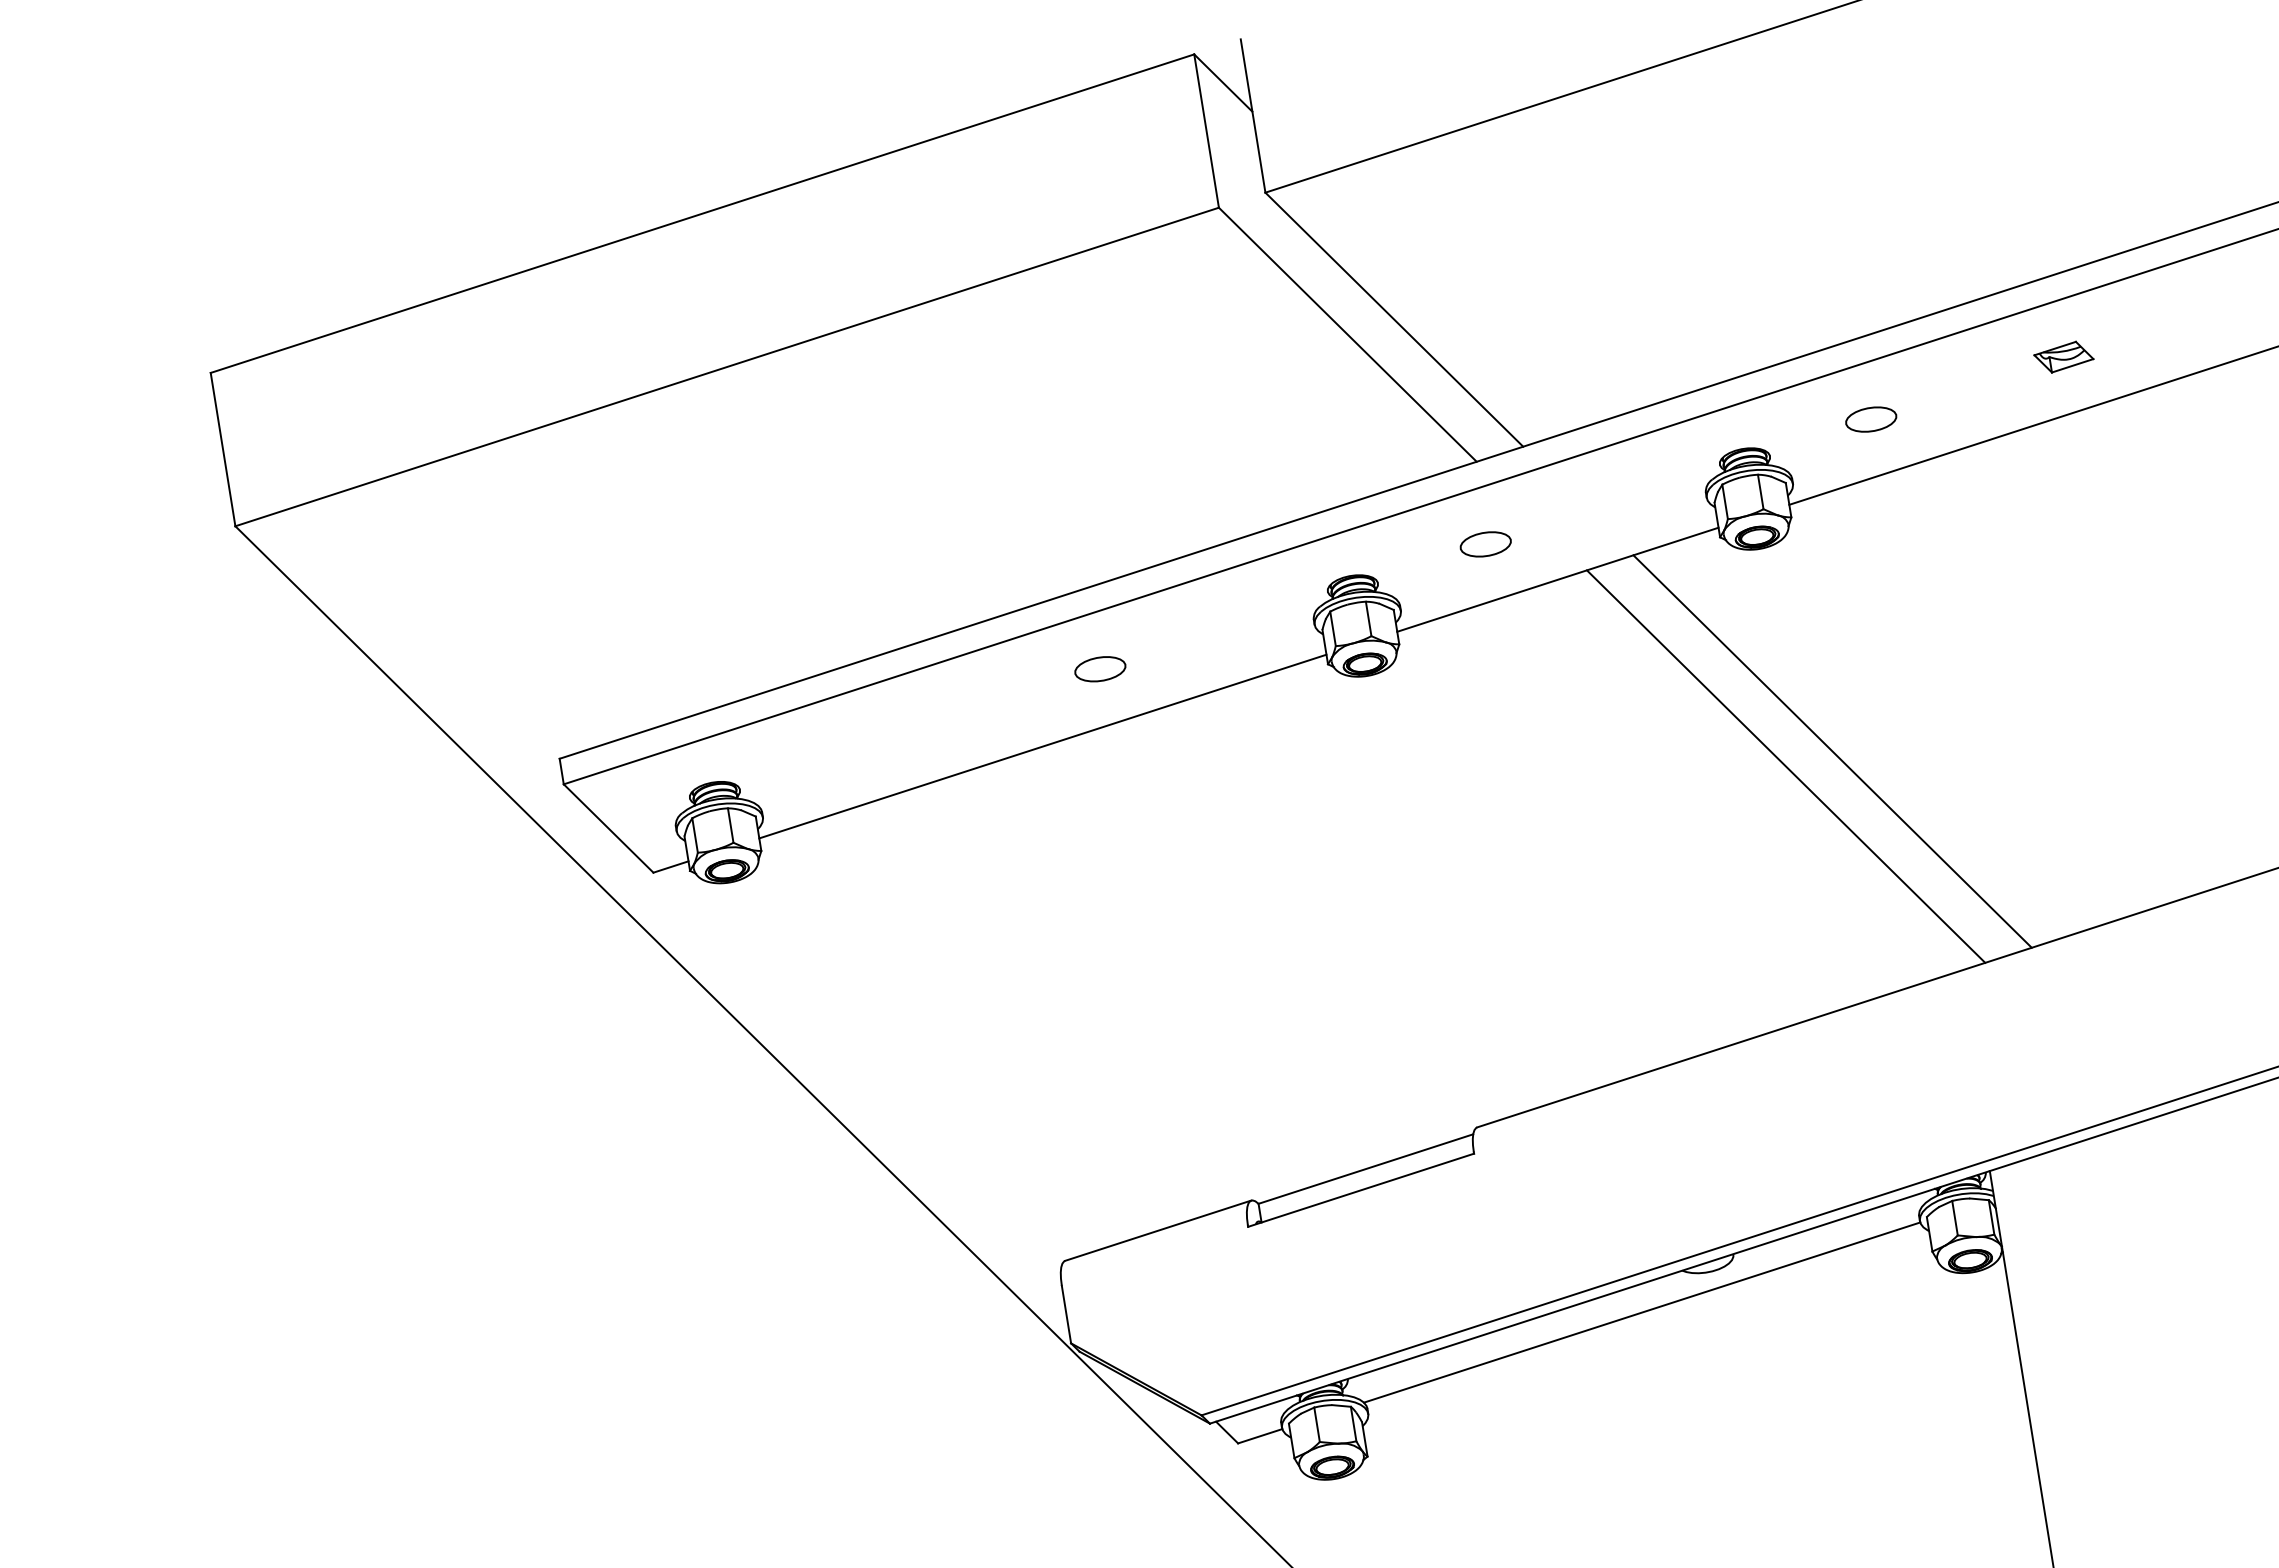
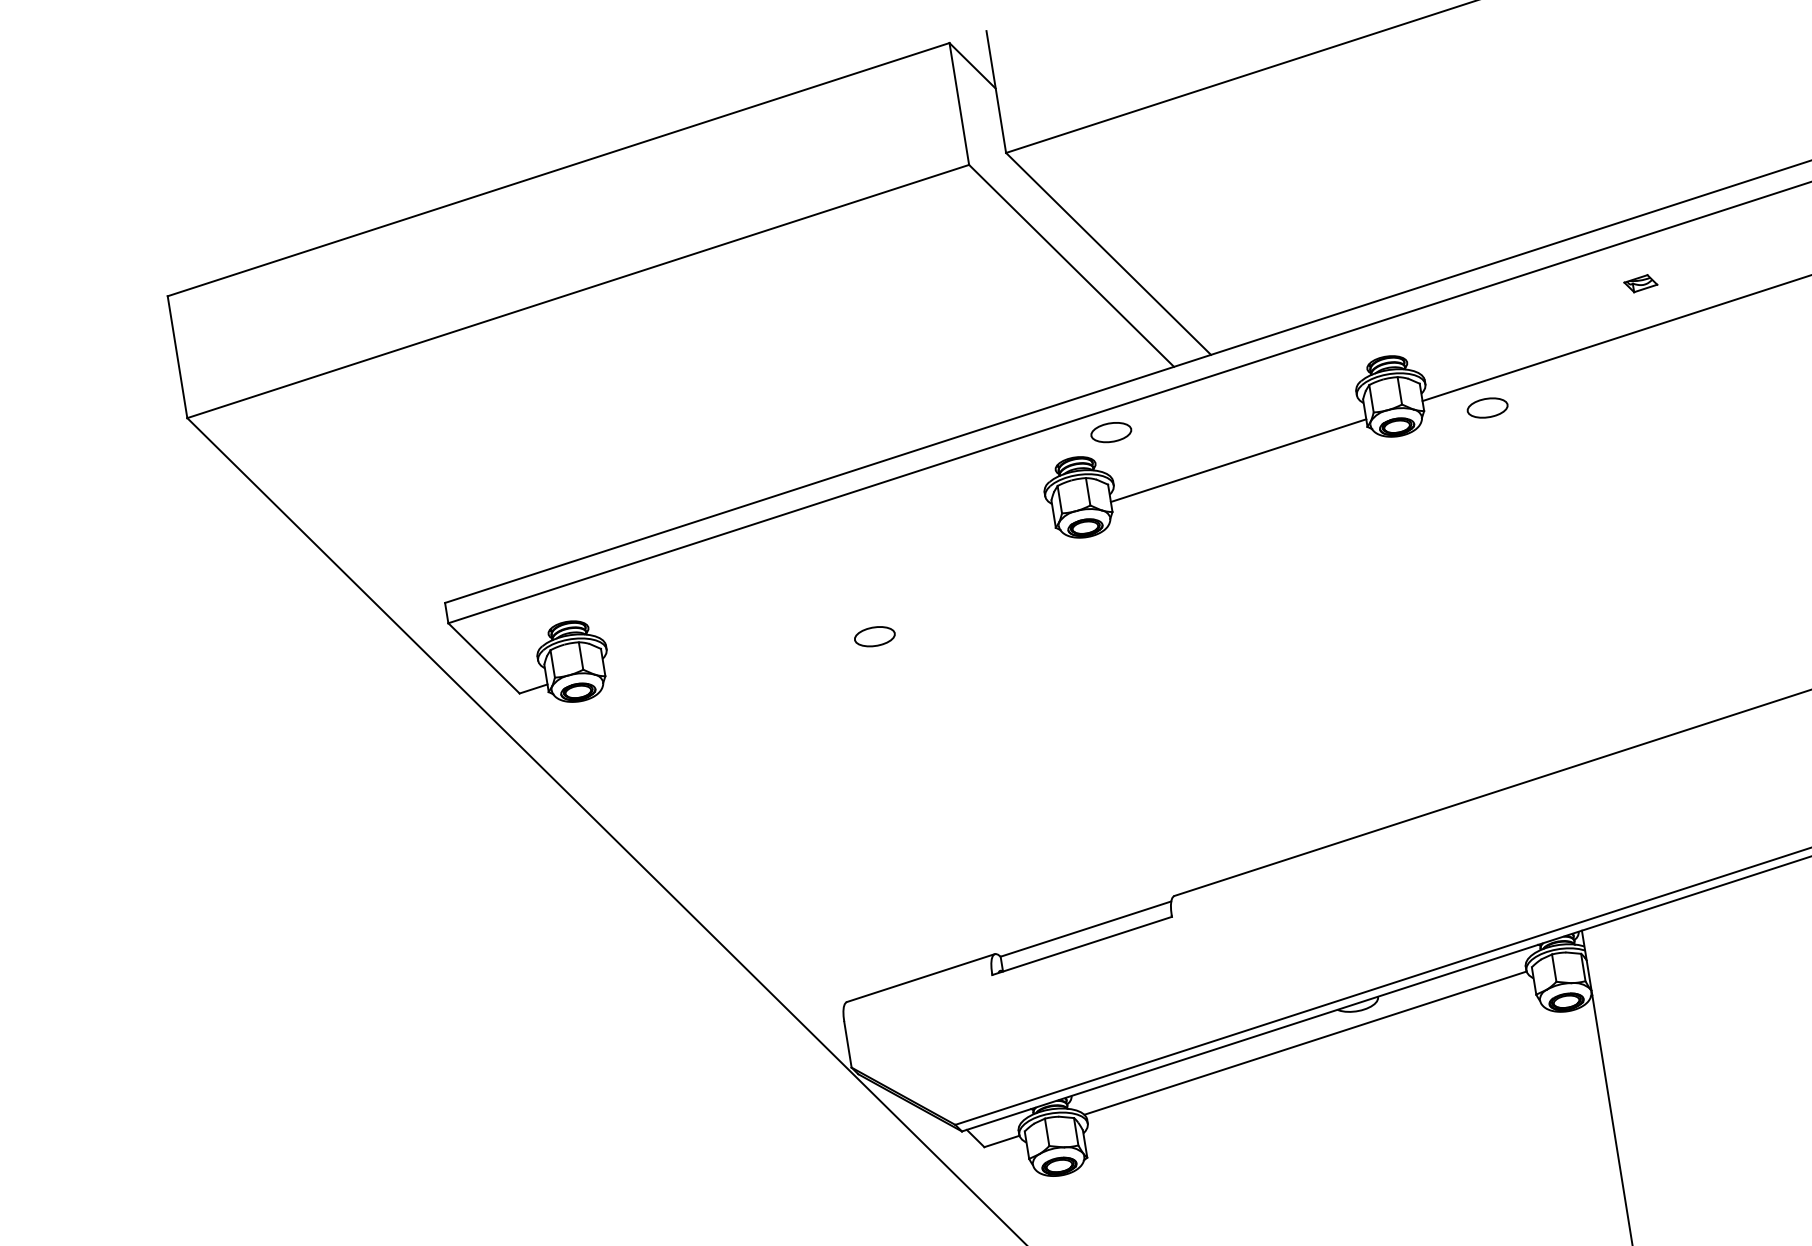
part: (2063, 356) -> (1640, 283), size x0.7
part: (1871, 419) -> (1487, 407), moved
part: (1485, 544) -> (1111, 432), moved
part: (1100, 669) -> (874, 636), moved
line: (1042, 746) -> (828, 593), removed
line: (1832, 751) -> (1456, 597), removed
line: (1785, 766) -> (1419, 609), removed

